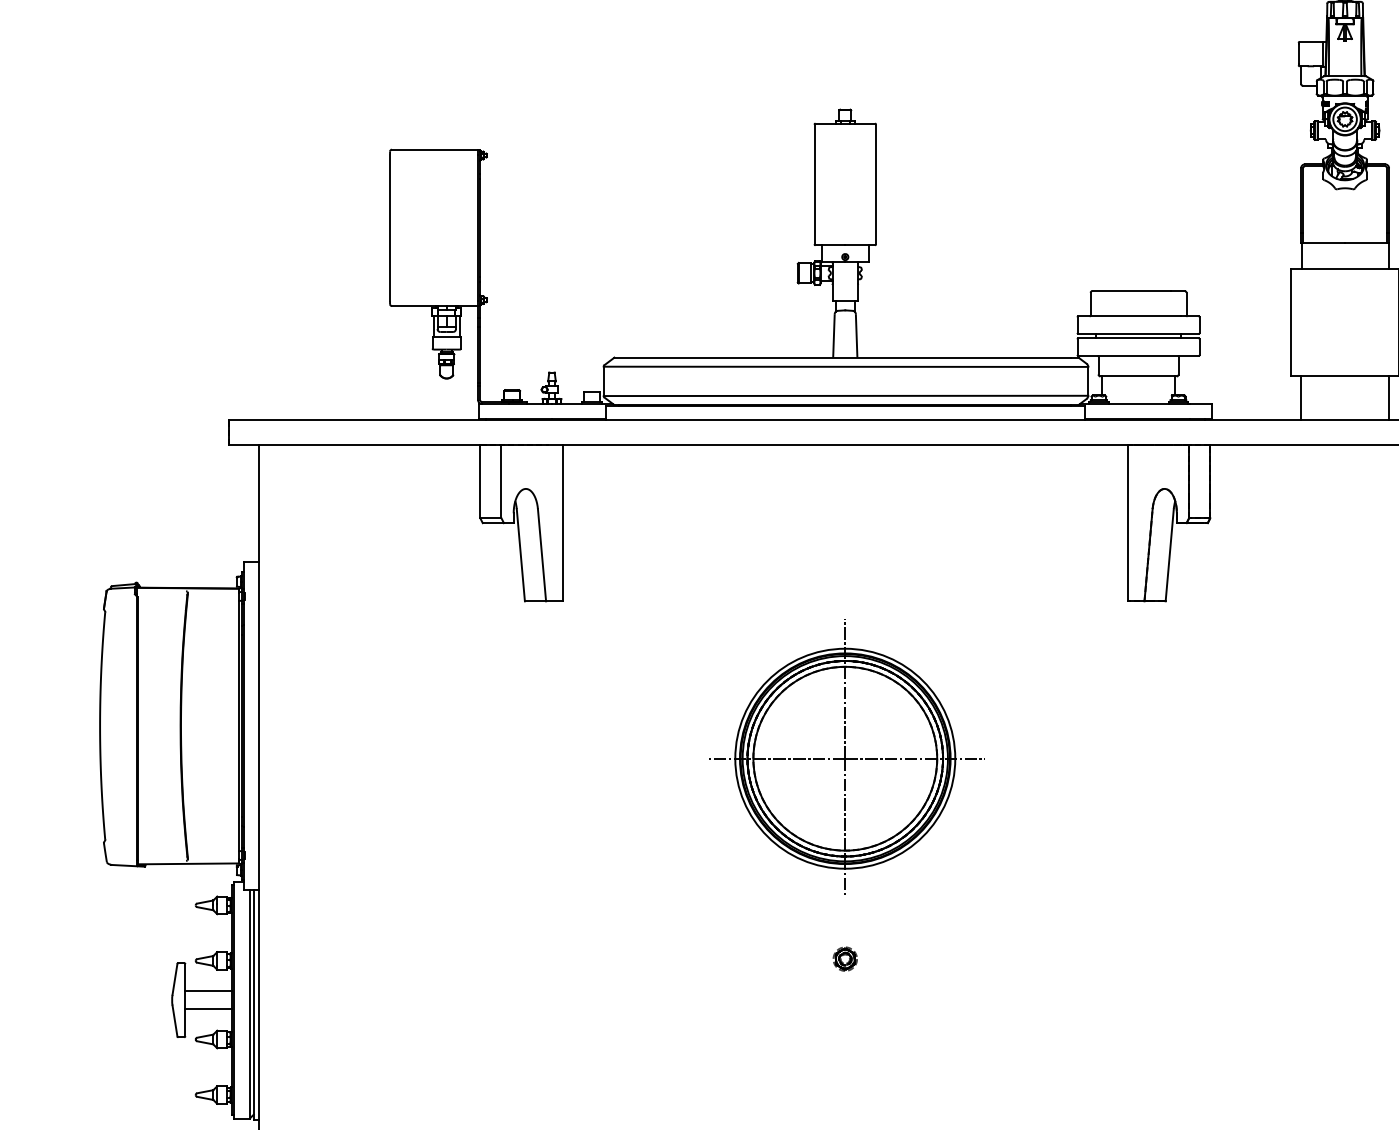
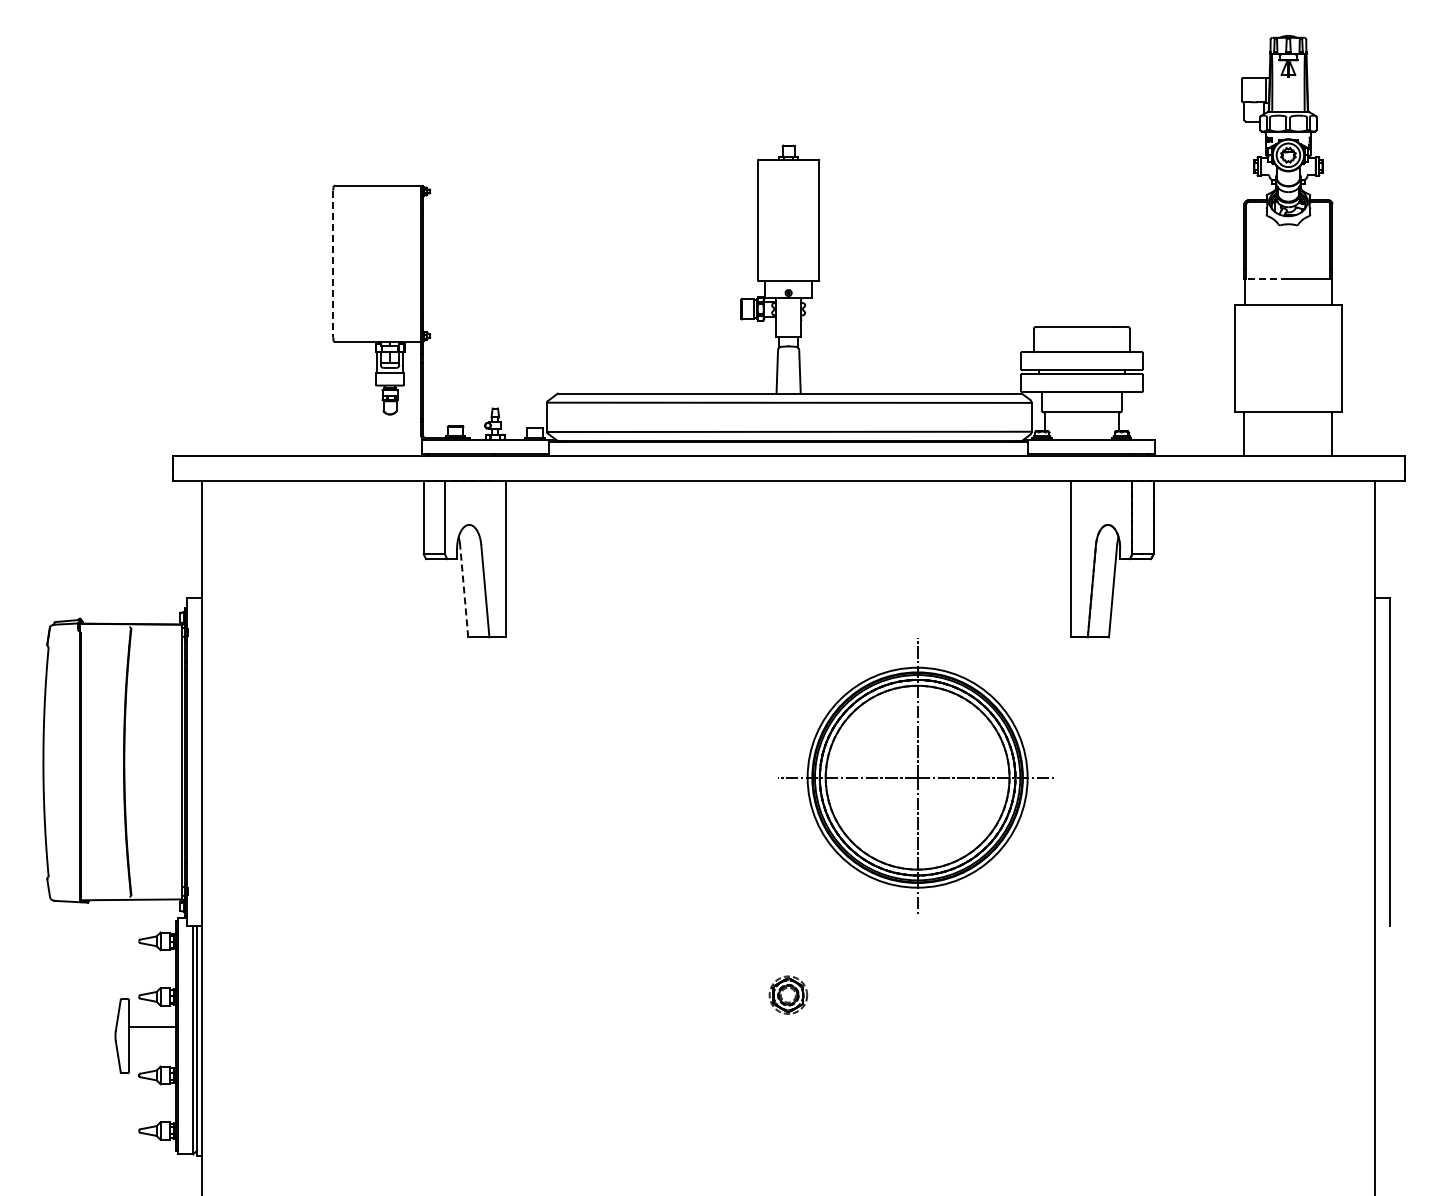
line: (390, 228) -> (333, 264), solid -> dashed
line: (1323, 242) -> (1266, 278), solid -> dashed
line: (521, 554) -> (464, 590), solid -> dashed
part: (843, 756) -> (915, 775), moved
part: (845, 958) -> (788, 994), size x1.6
line: (208, 1008) -> (151, 1044), removed

